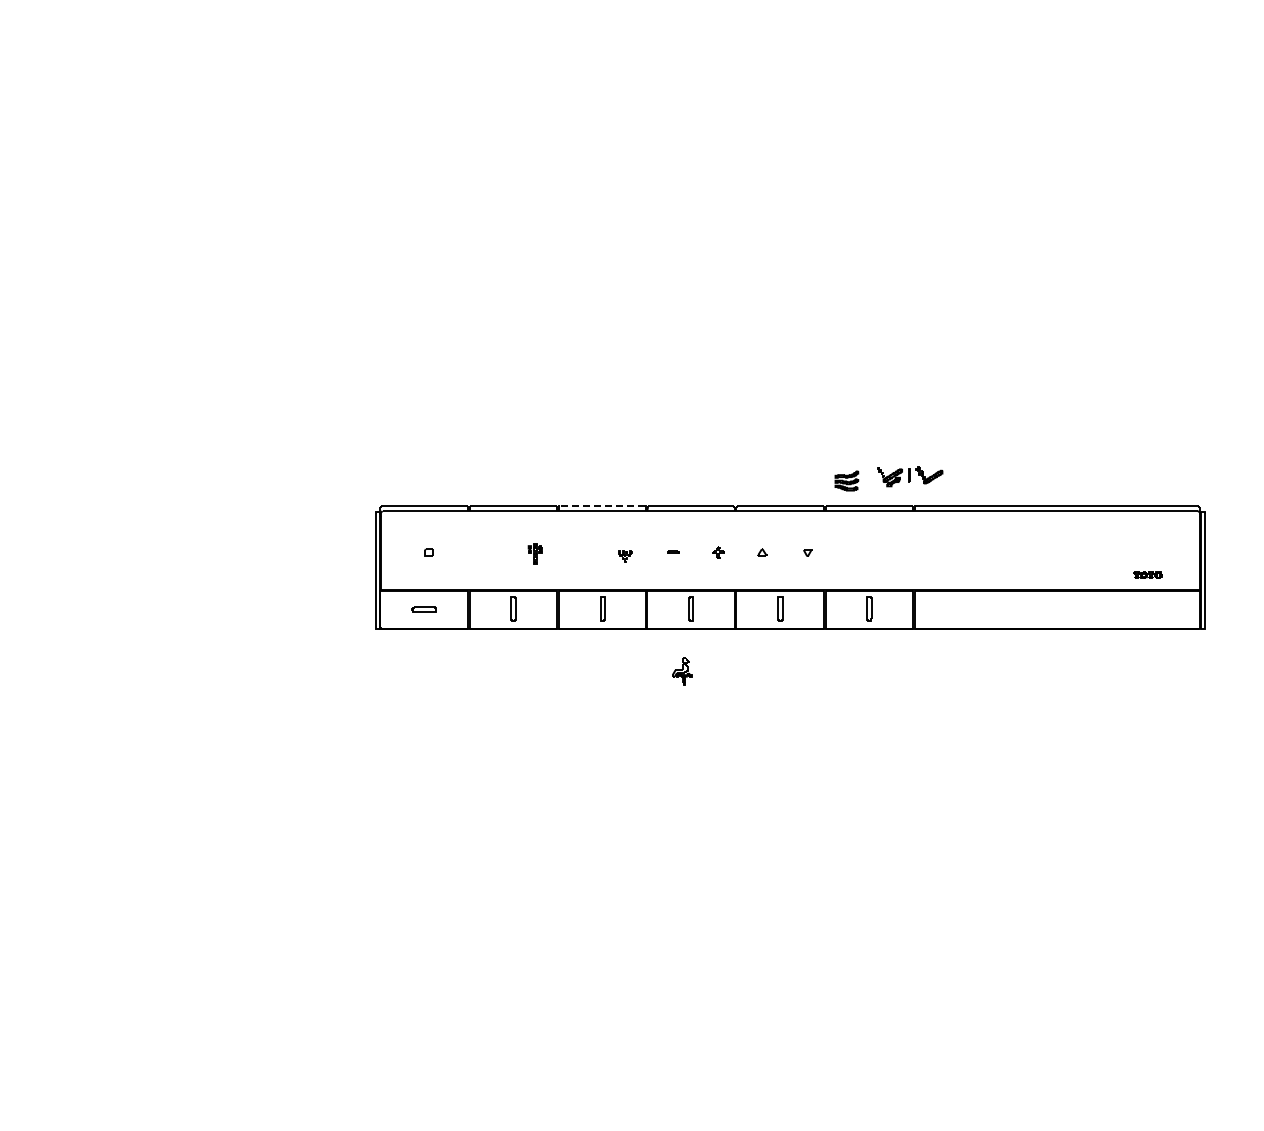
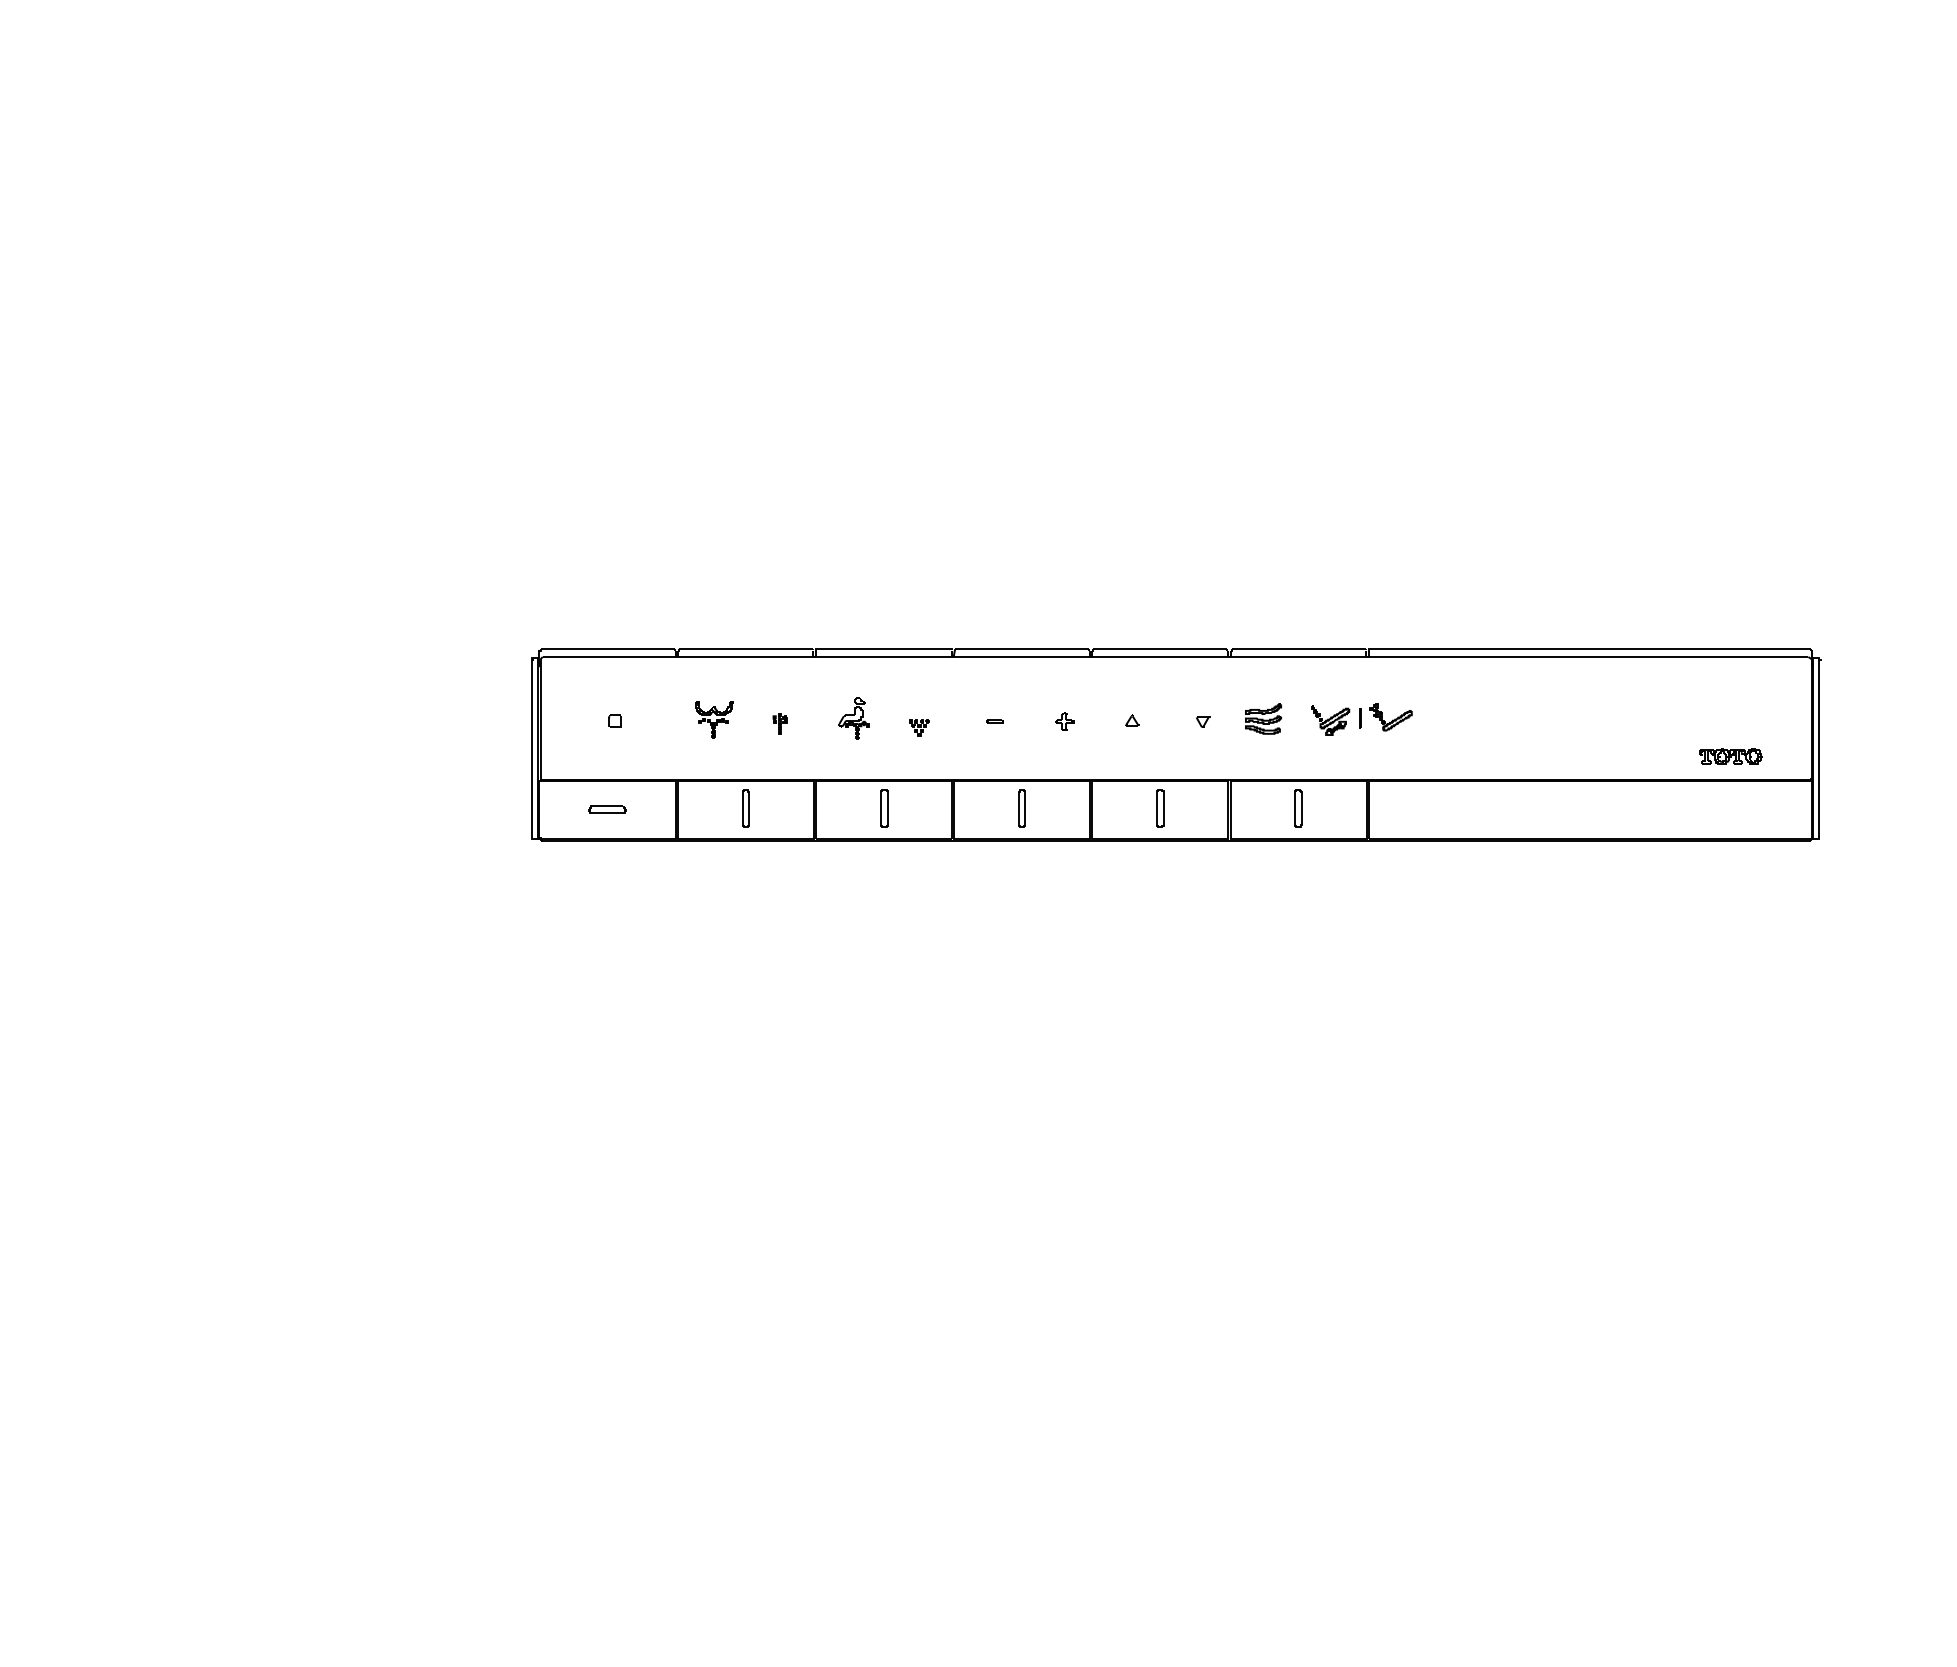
part: (910, 476) -> (1362, 719), moved
part: (846, 480) -> (1262, 718), moved
line: (602, 506) -> (884, 649), dashed -> solid
part: (492, 551) -> (713, 719), added
part: (535, 554) -> (780, 724), size x0.62
part: (1147, 575) -> (1730, 757), size x1.43
part: (682, 671) -> (854, 718), moved

